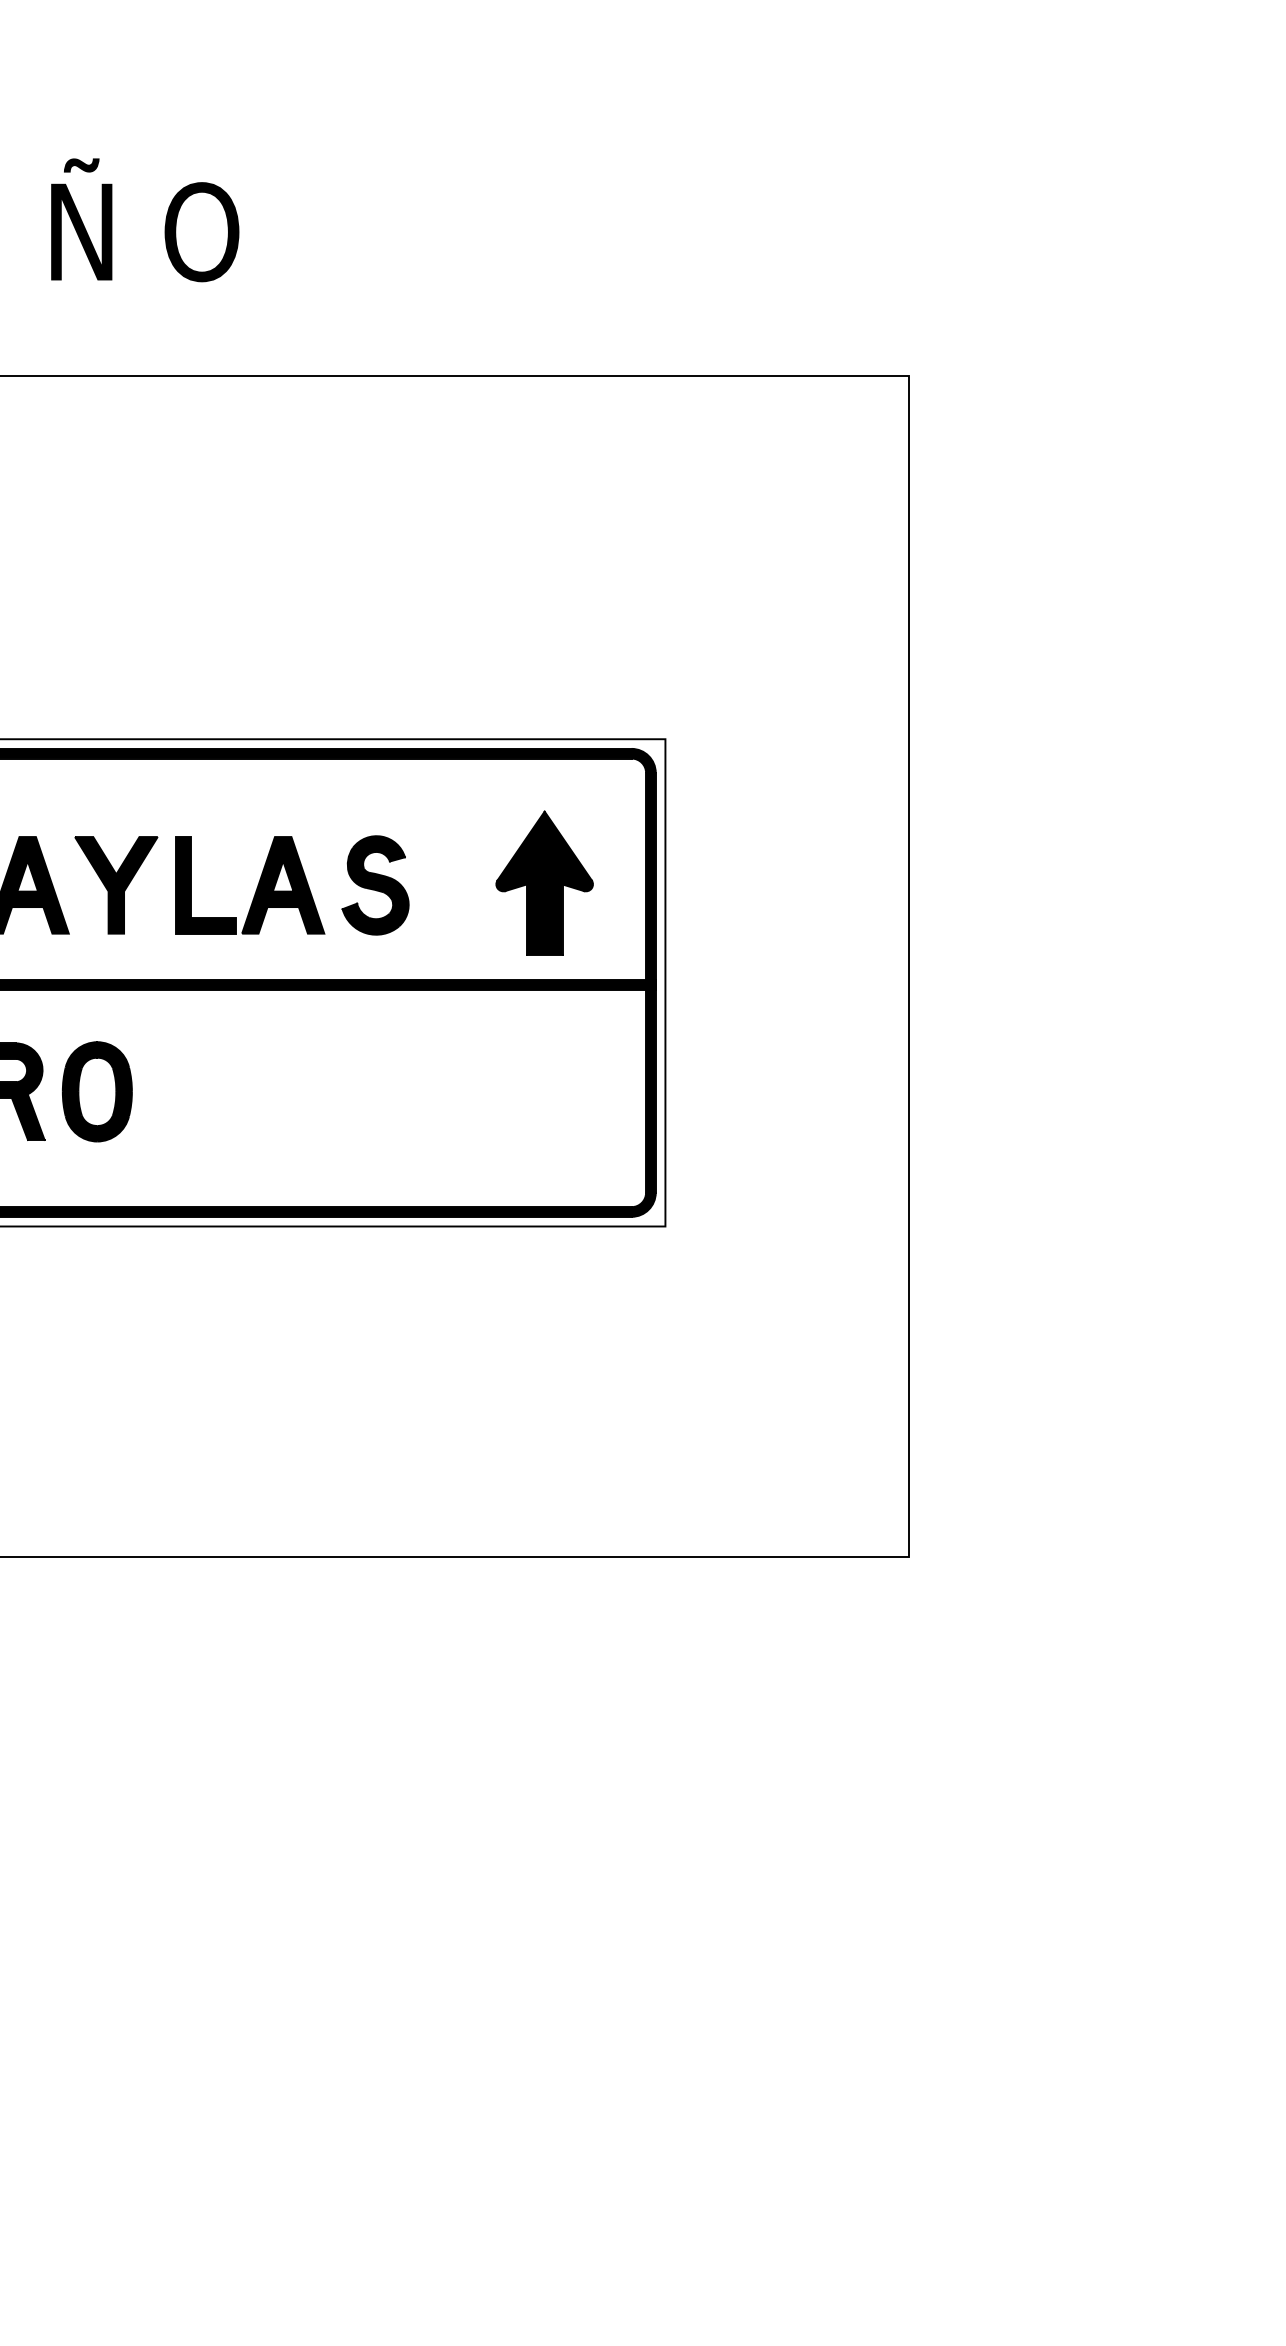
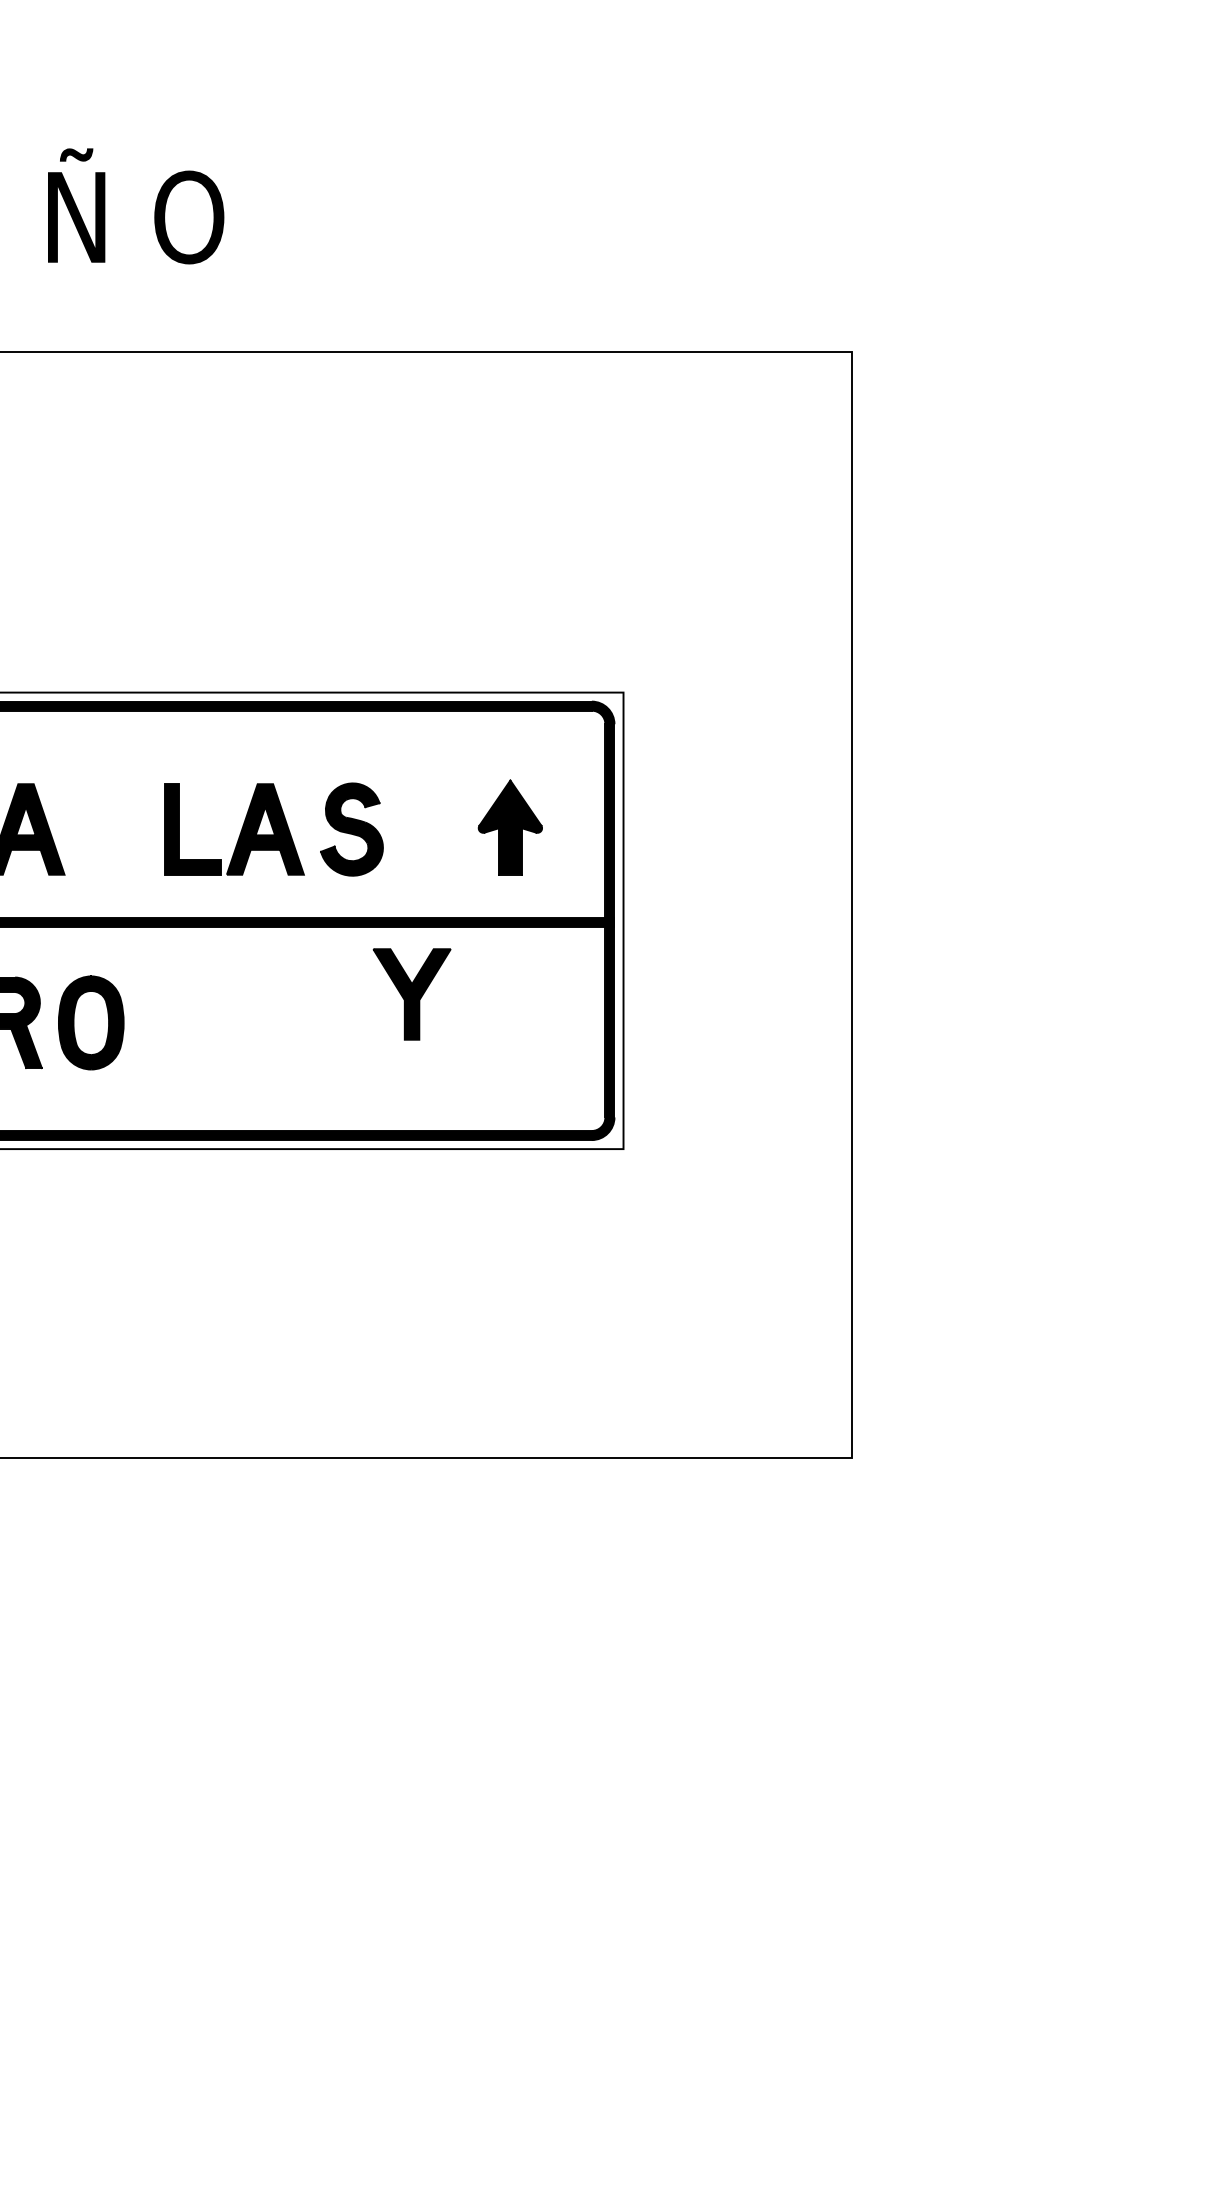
part: (544, 883) -> (510, 827), size x0.7
part: (115, 885) -> (411, 994), moved

